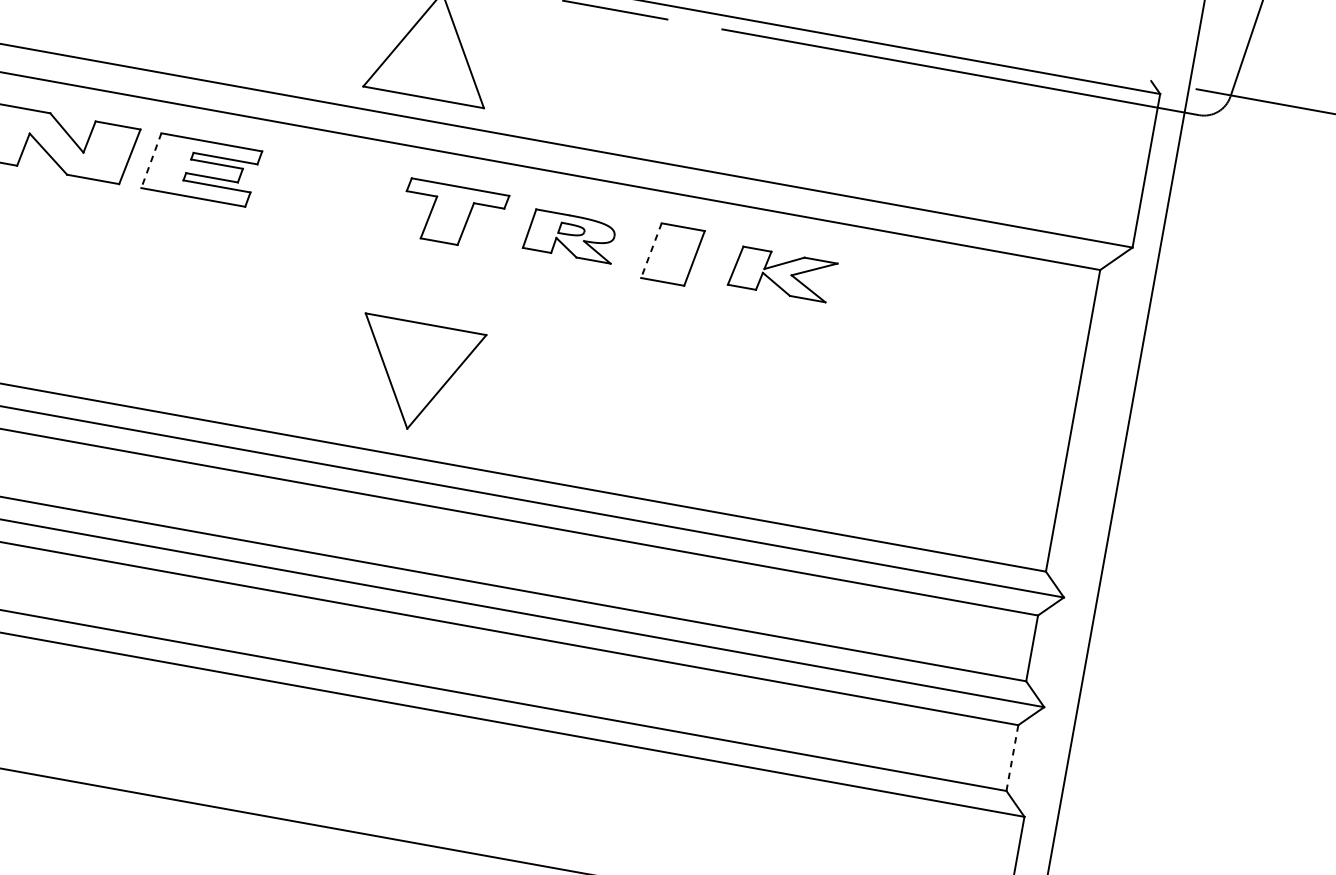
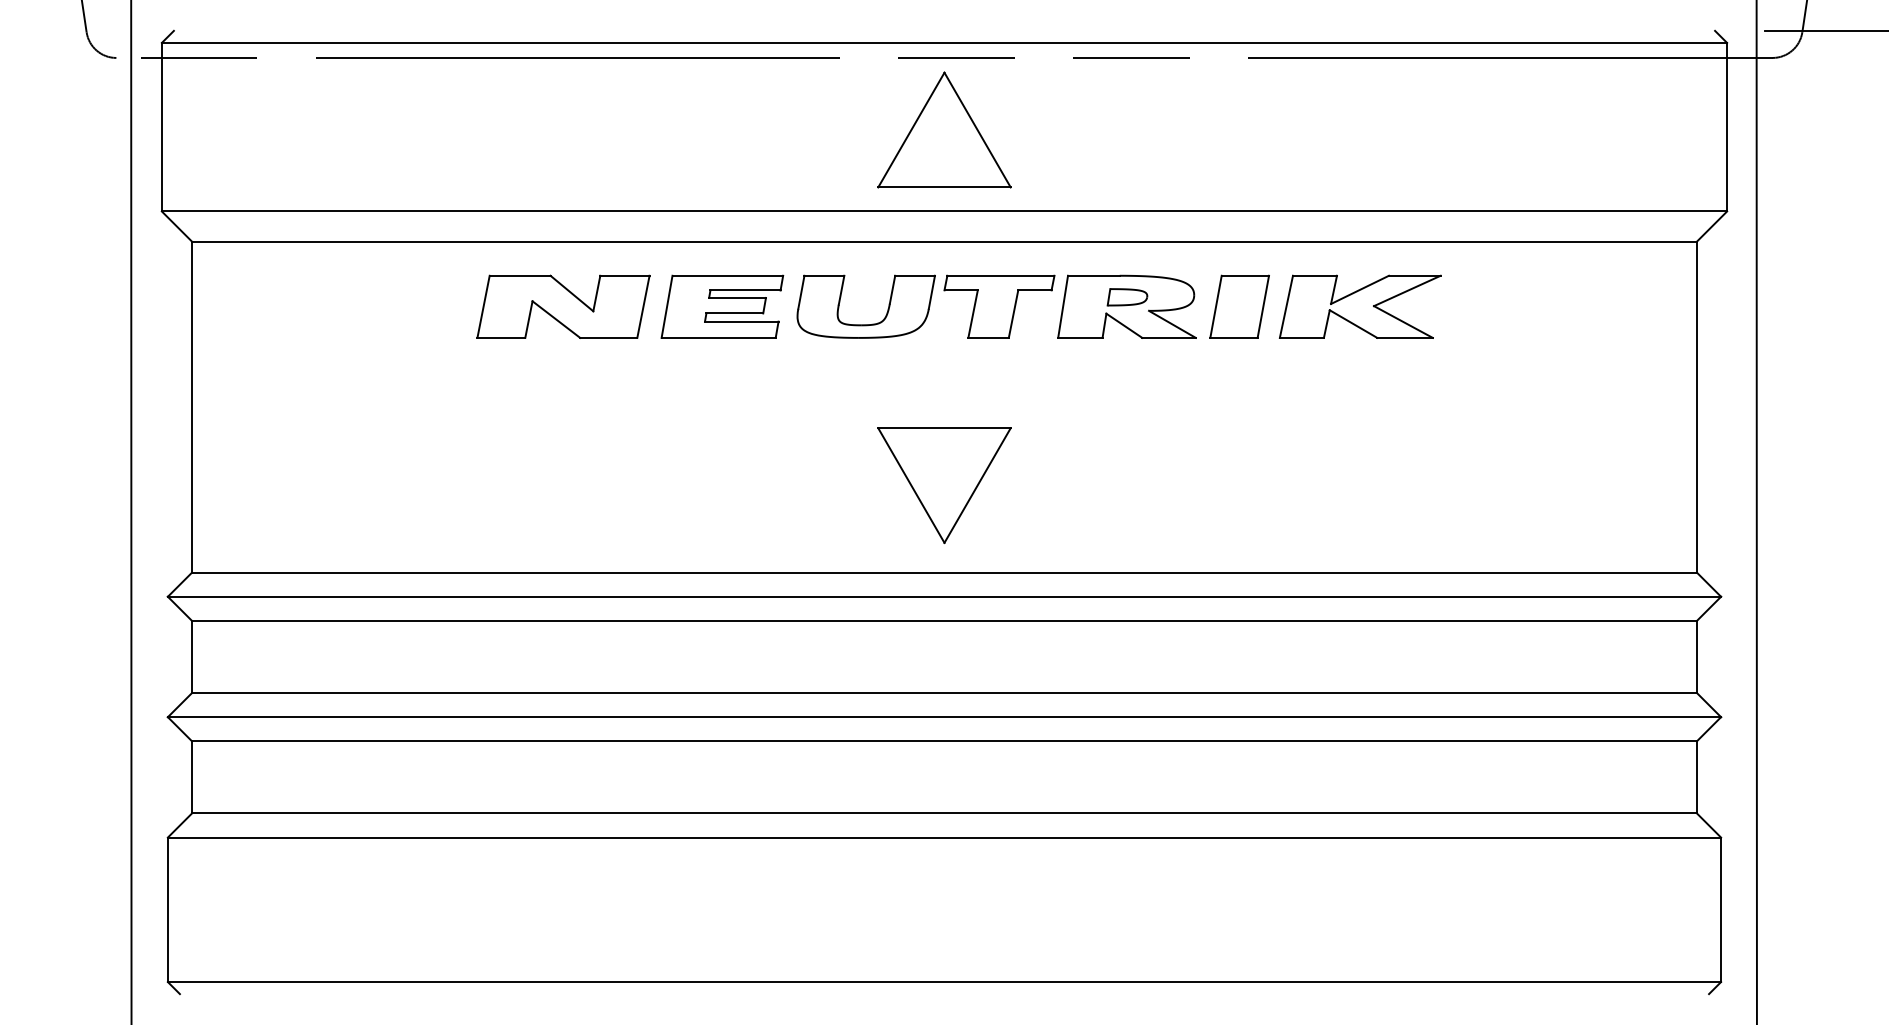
line: (151, 160) -> (667, 306), dashed -> solid
part: (329, 209) -> (865, 324), added
part: (569, 235) -> (1126, 306), size x1.43
line: (651, 250) -> (1216, 306), dashed -> solid
part: (782, 273) -> (1359, 306), size x1.43
part: (416, 376) -> (944, 485), moved
line: (1013, 757) -> (1697, 776), dashed -> solid

